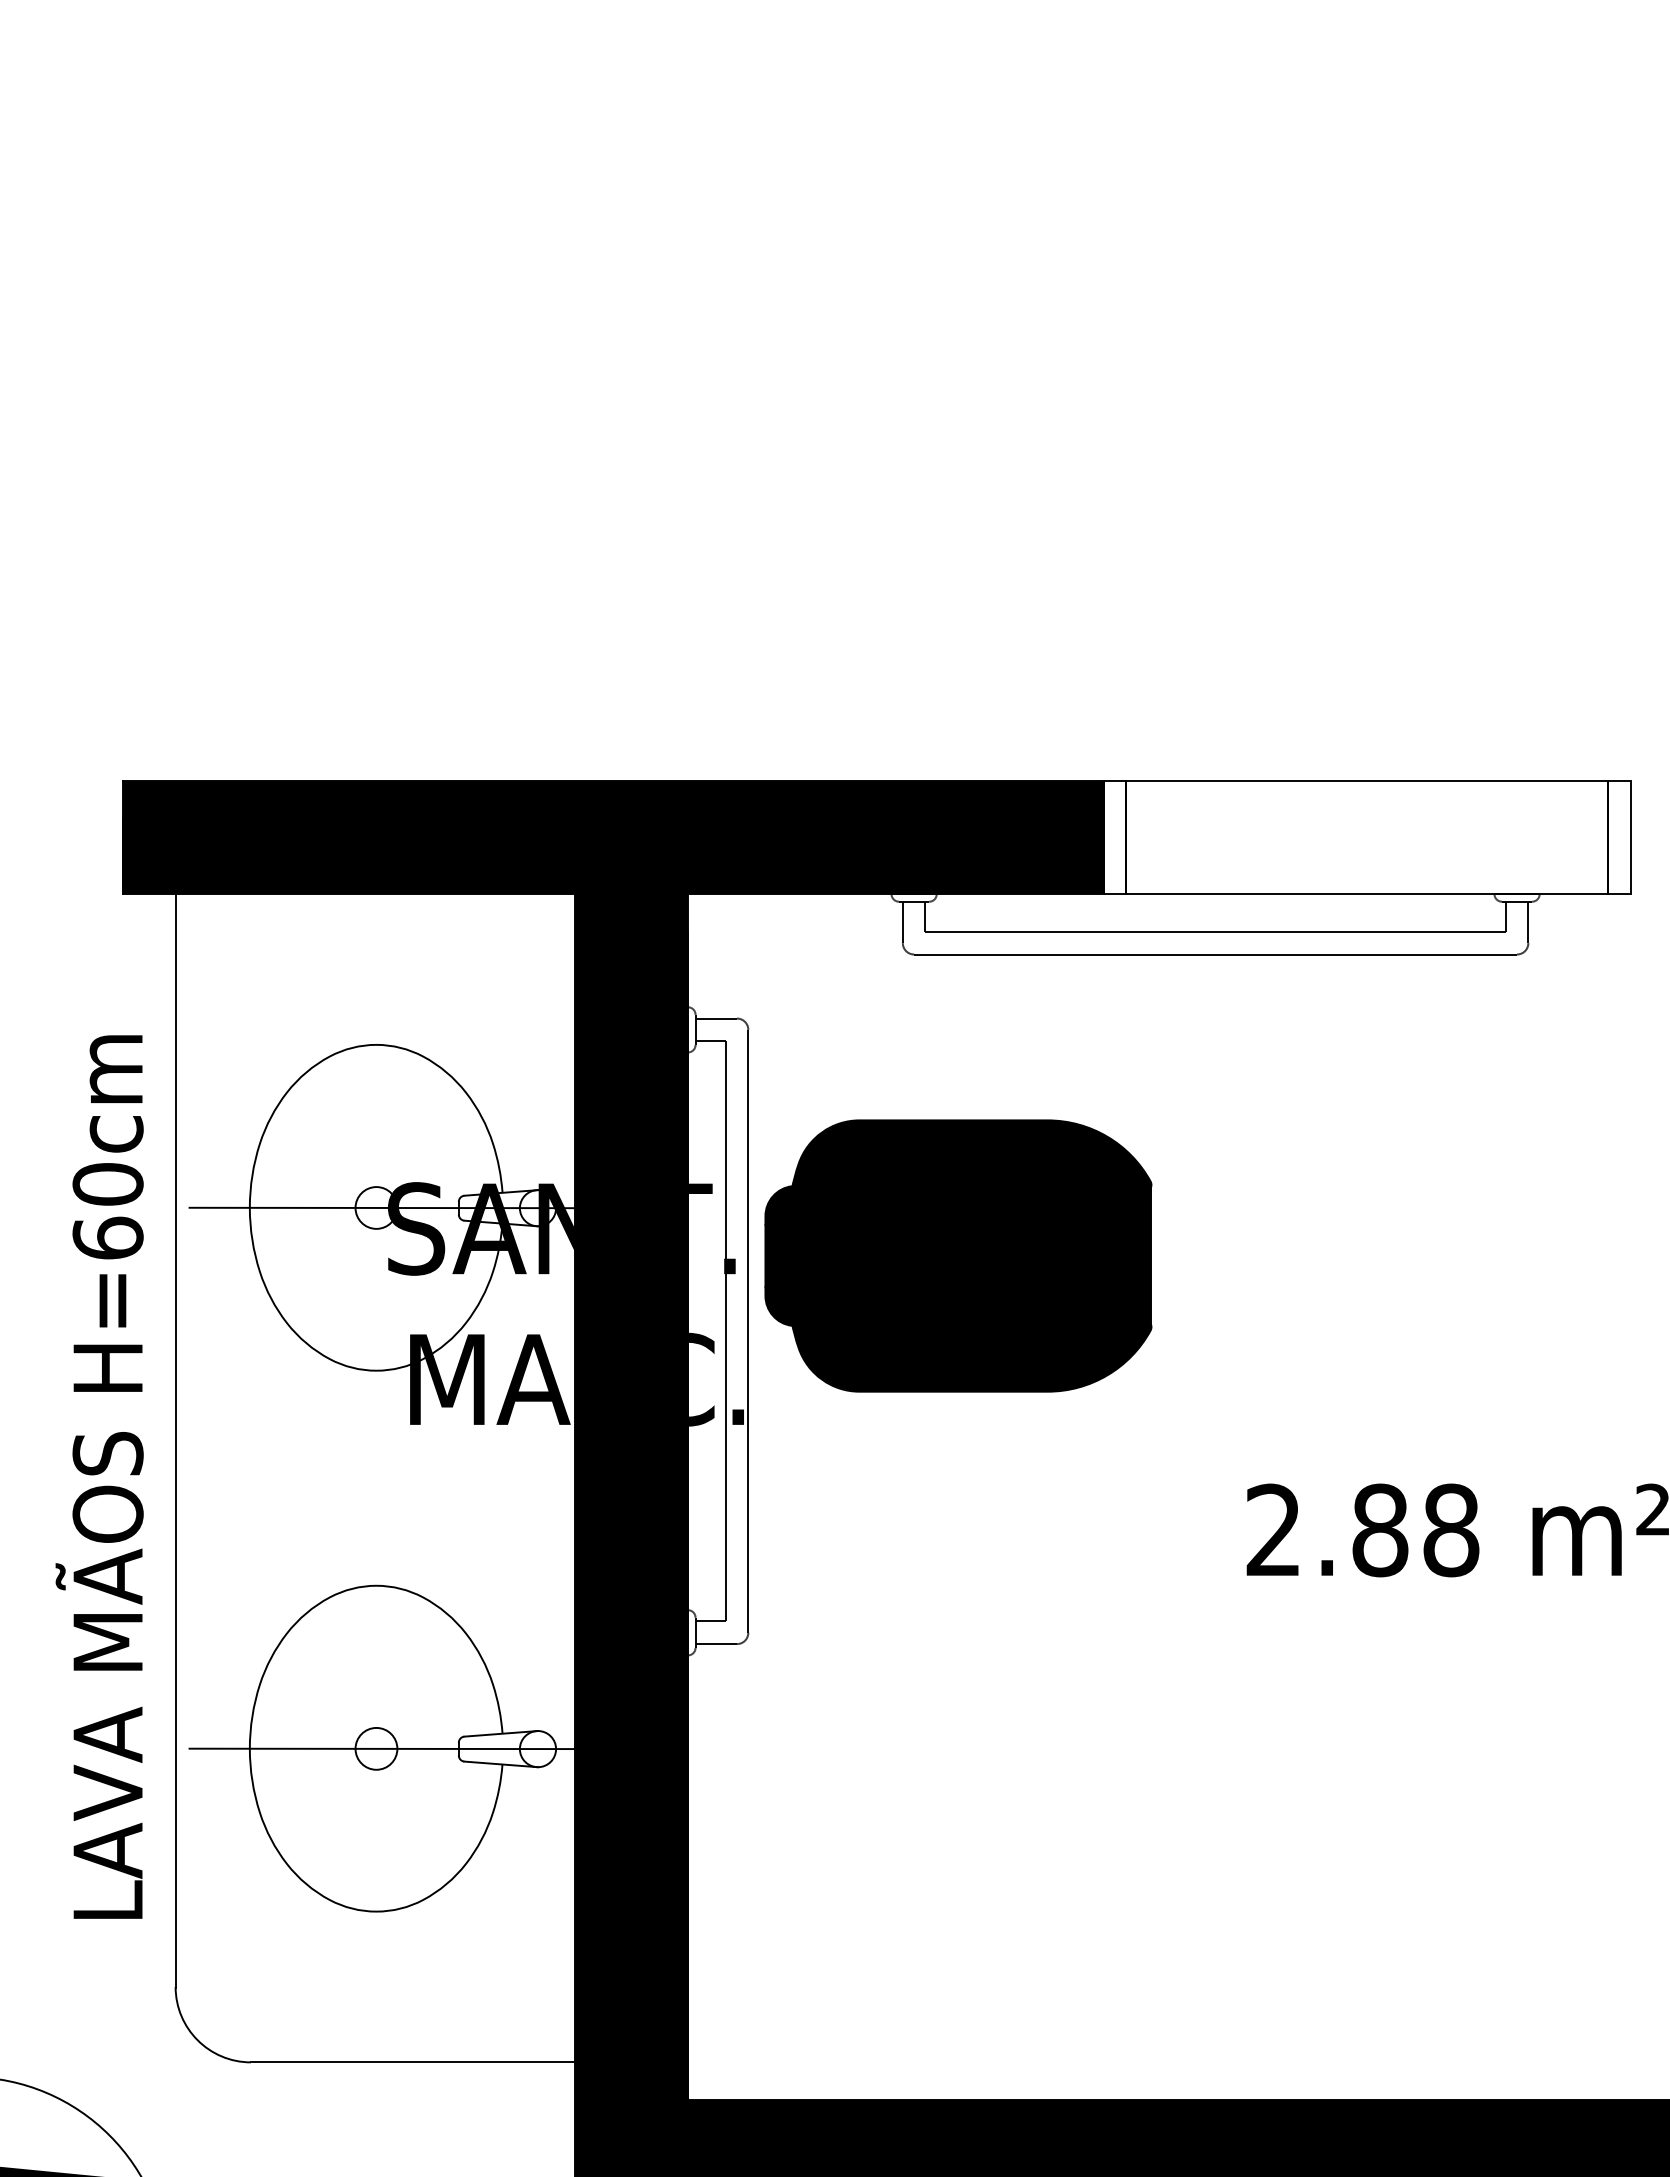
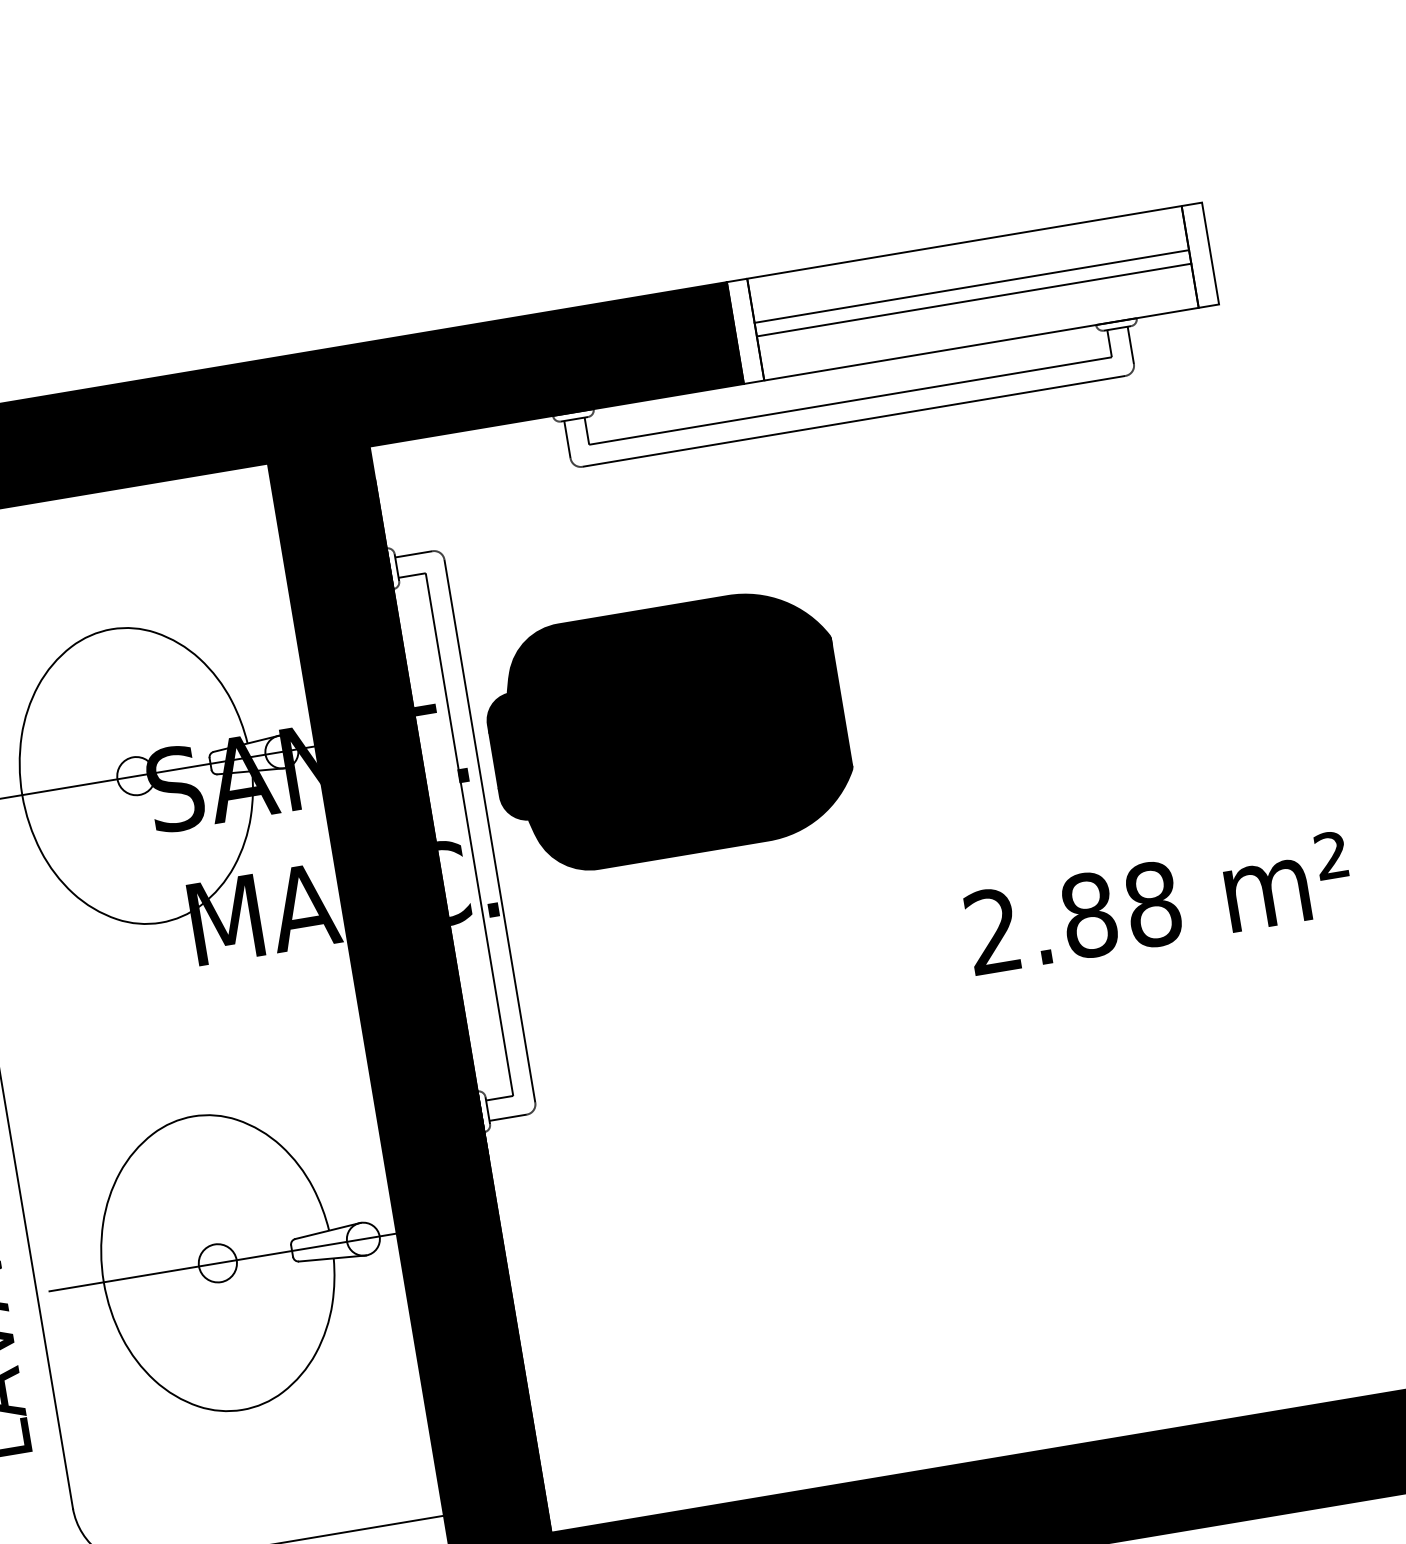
line: (1367, 830) -> (972, 286), added
line: (1367, 845) -> (974, 300), added

